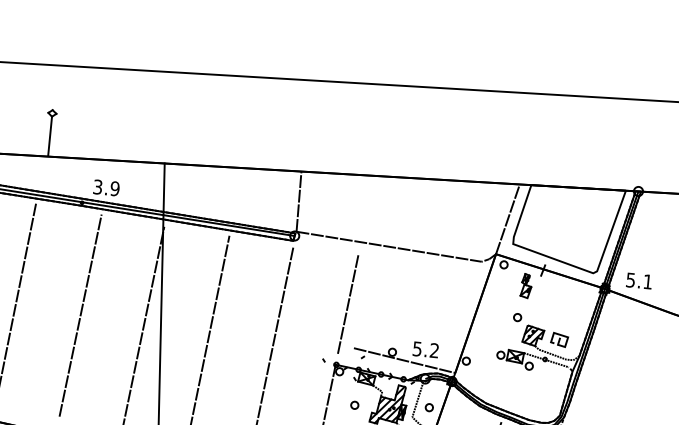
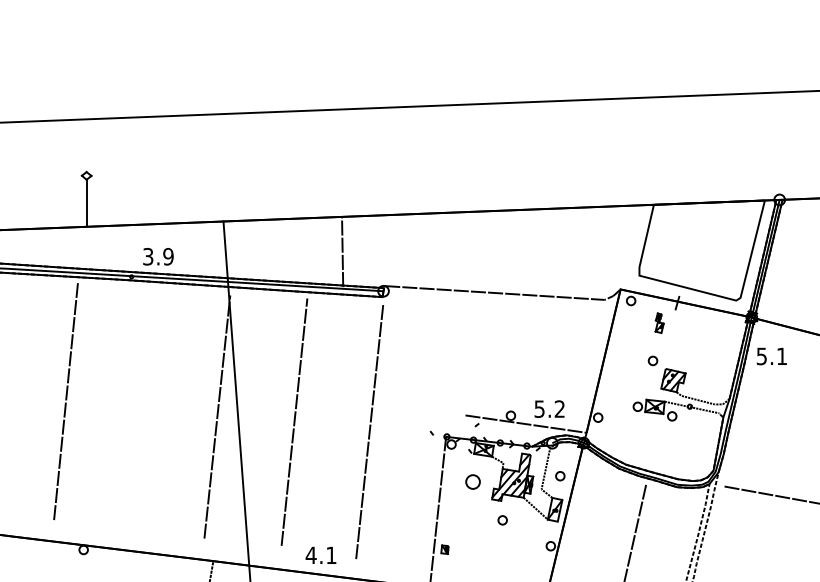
line: (298, 201) -> (342, 251), moved
line: (507, 219) -> (630, 247), removed
text: (638, 281) -> (771, 356), moved
part: (526, 286) -> (659, 323), size x0.7
line: (348, 303) -> (453, 364), removed
line: (80, 315) -> (142, 408), removed
part: (559, 339) -> (704, 381), removed
part: (354, 404) -> (472, 481), size x1.6

